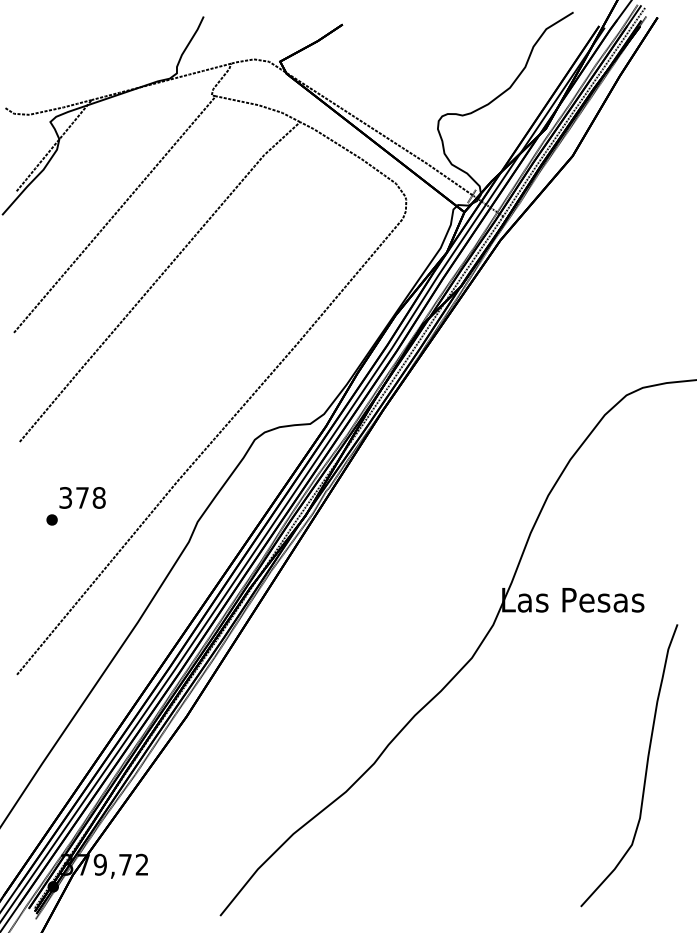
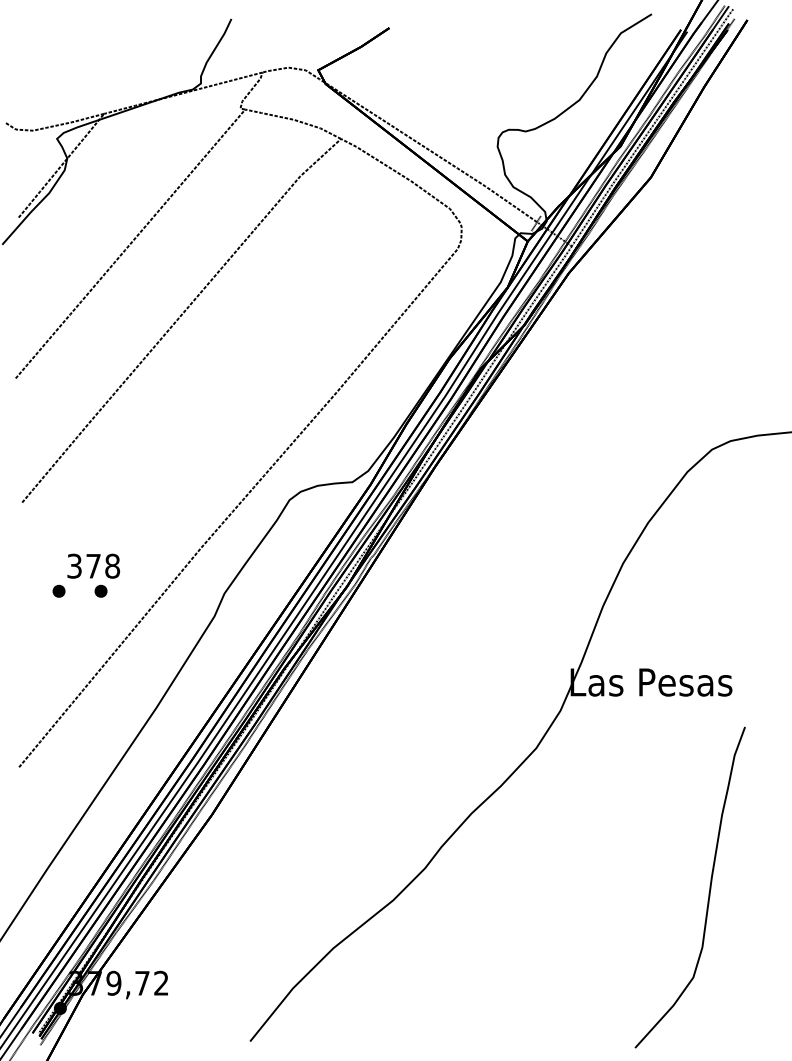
part: (88, 519) -> (100, 590), added
curve: (645, 769) -> (708, 892), moved

